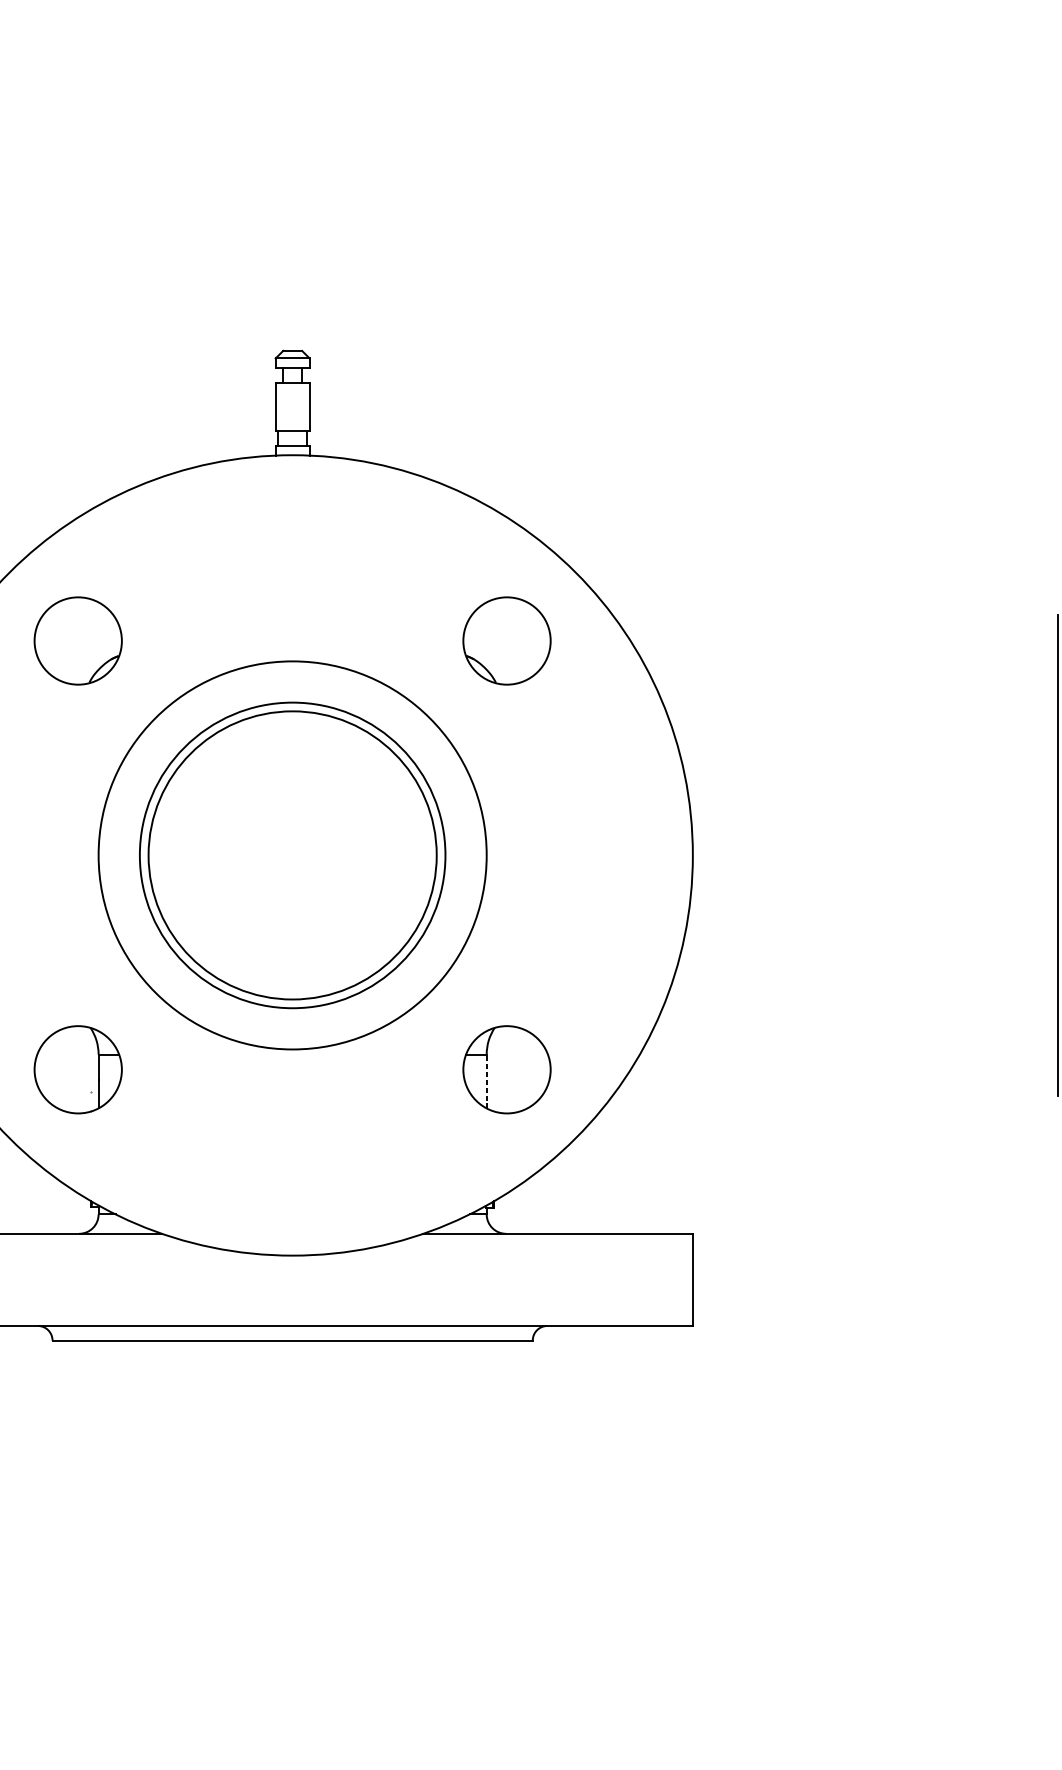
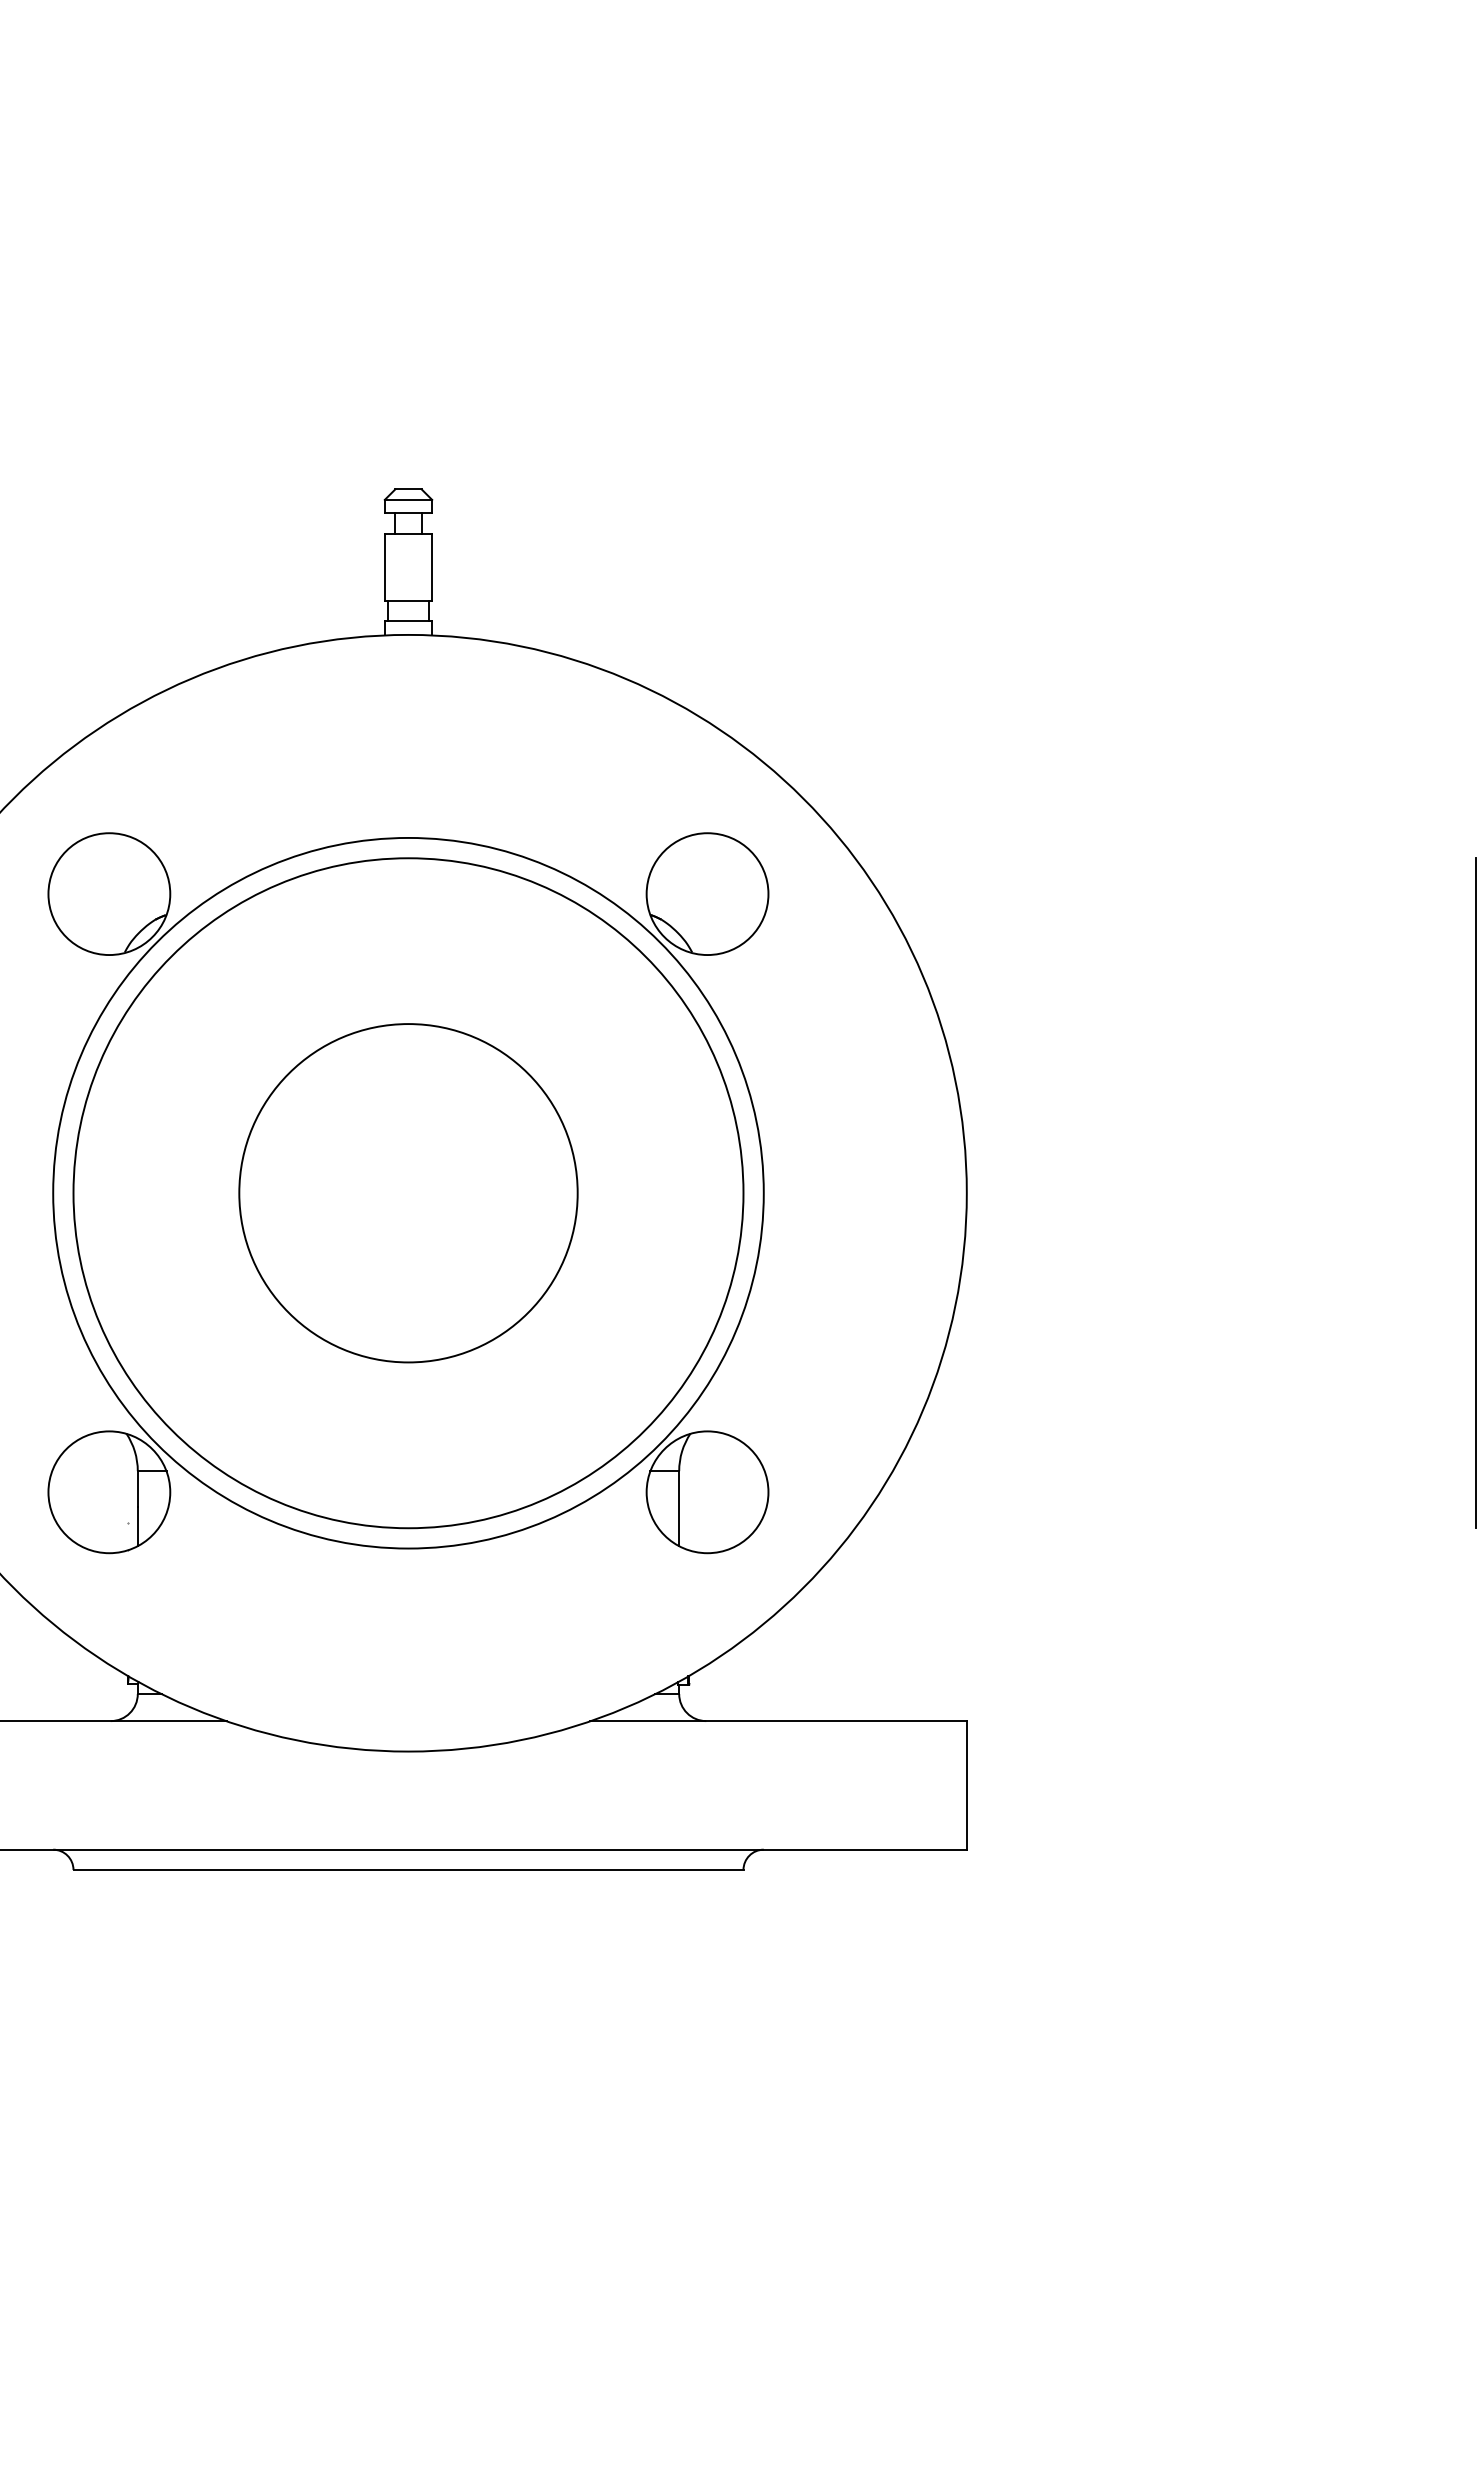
circle: (292, 854) -> (408, 1192), size x1.67
circle: (292, 855) -> (408, 1193), size x0.62
circle: (292, 855) -> (408, 1193), size x1.67
line: (486, 1081) -> (679, 1508), dashed -> solid

